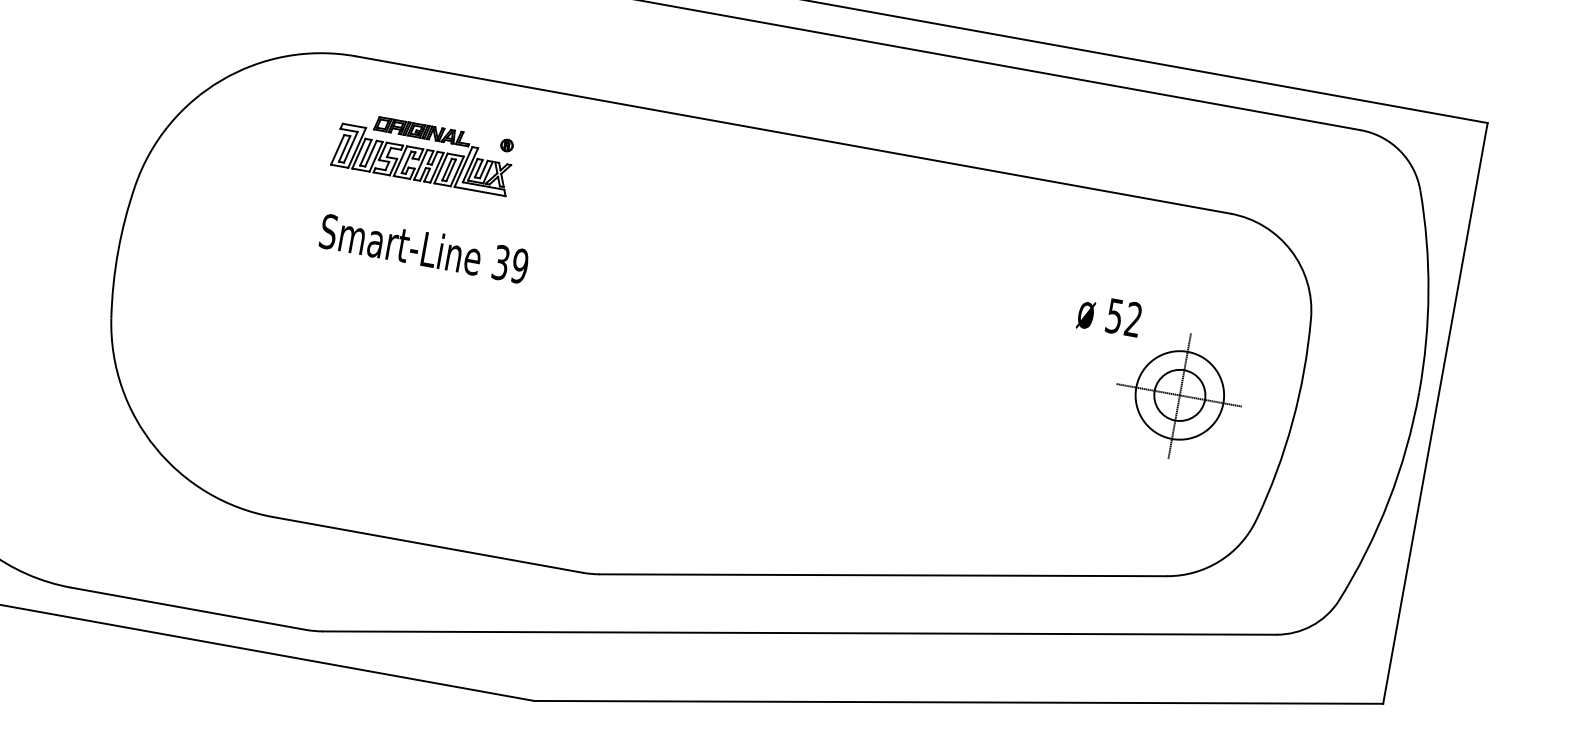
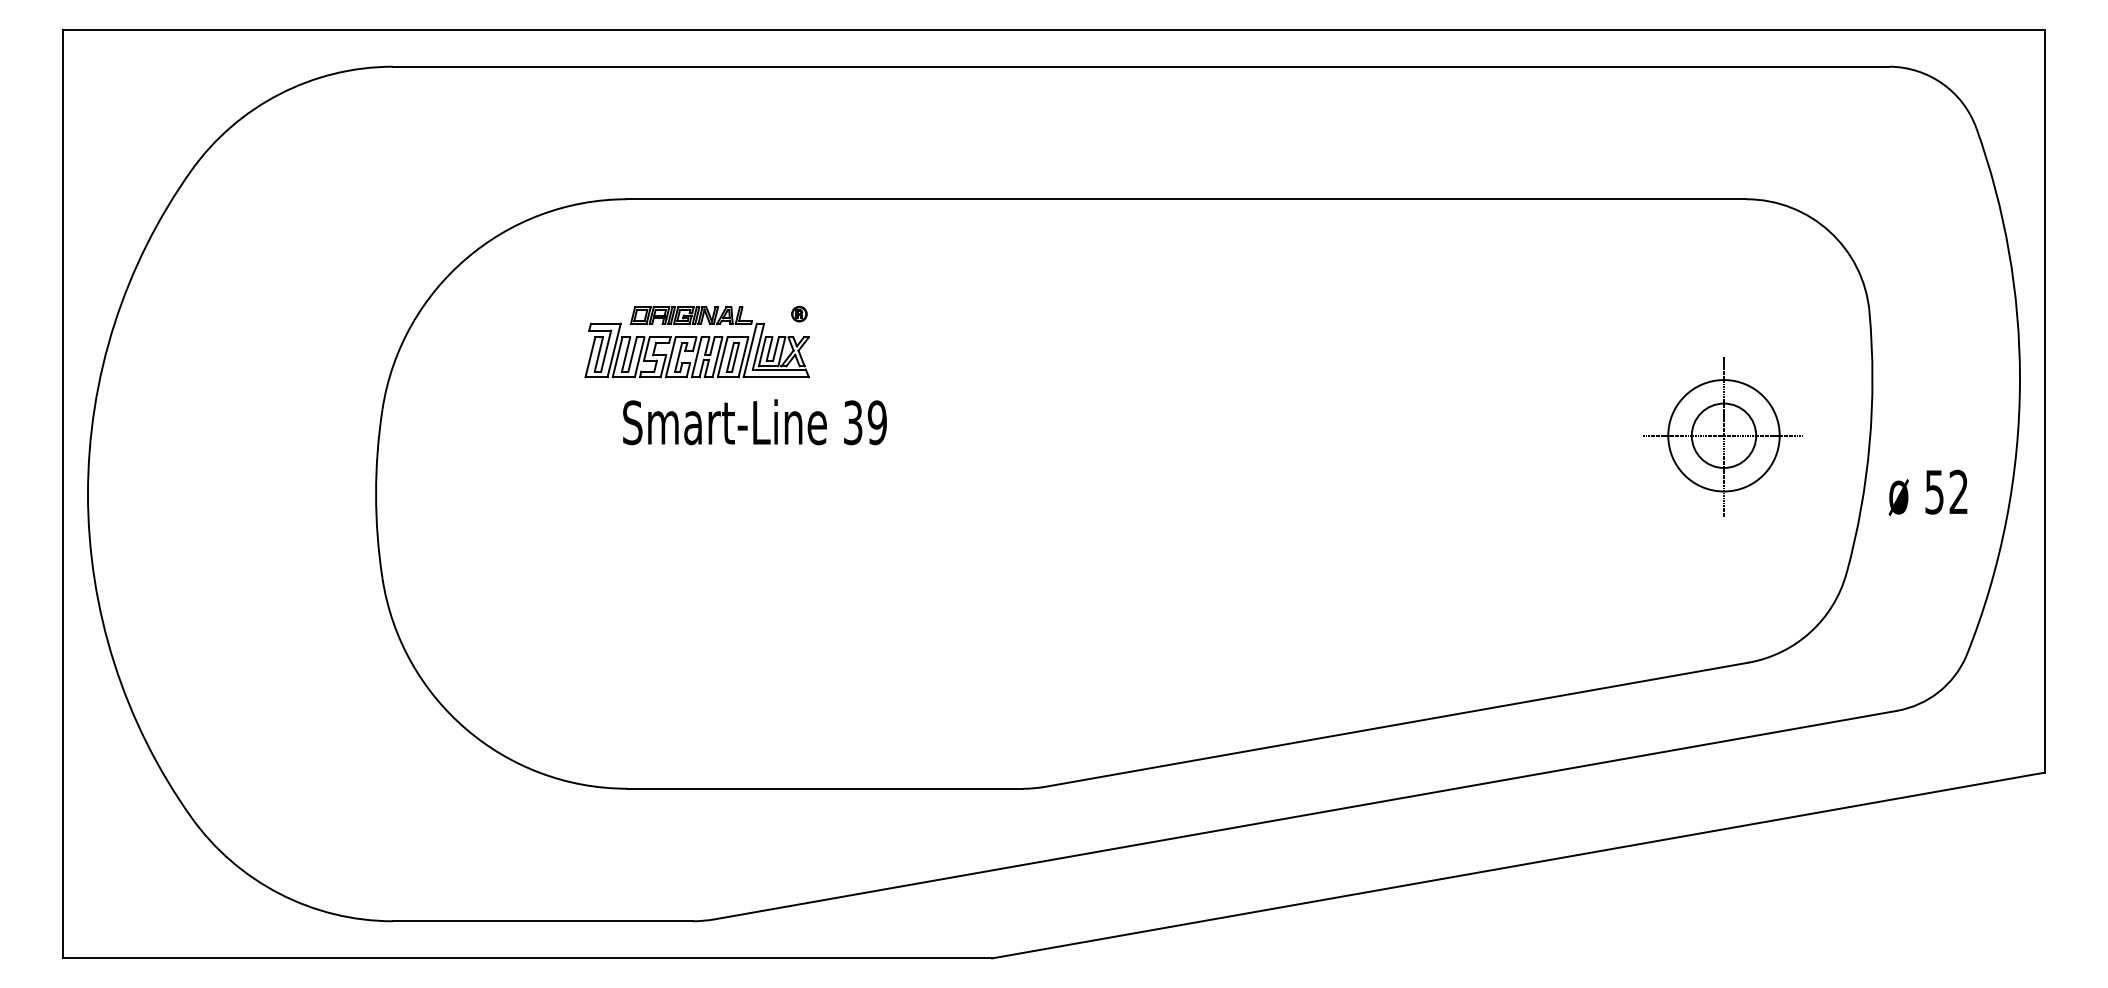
part: (422, 152) -> (696, 341), moved
text: (1109, 315) -> (1927, 492), moved

